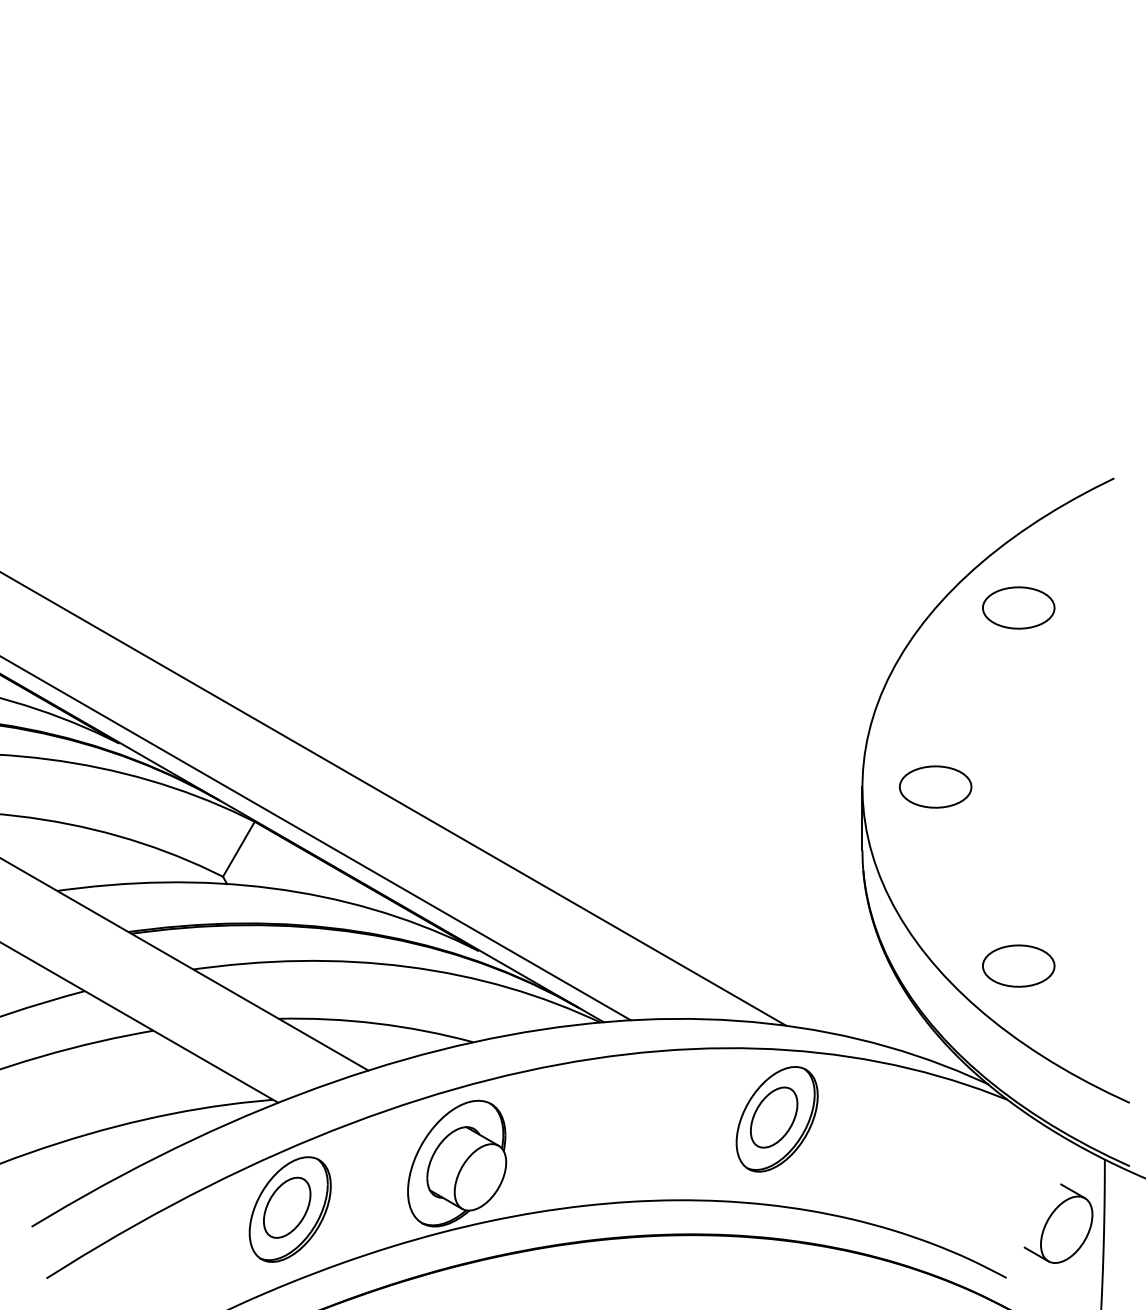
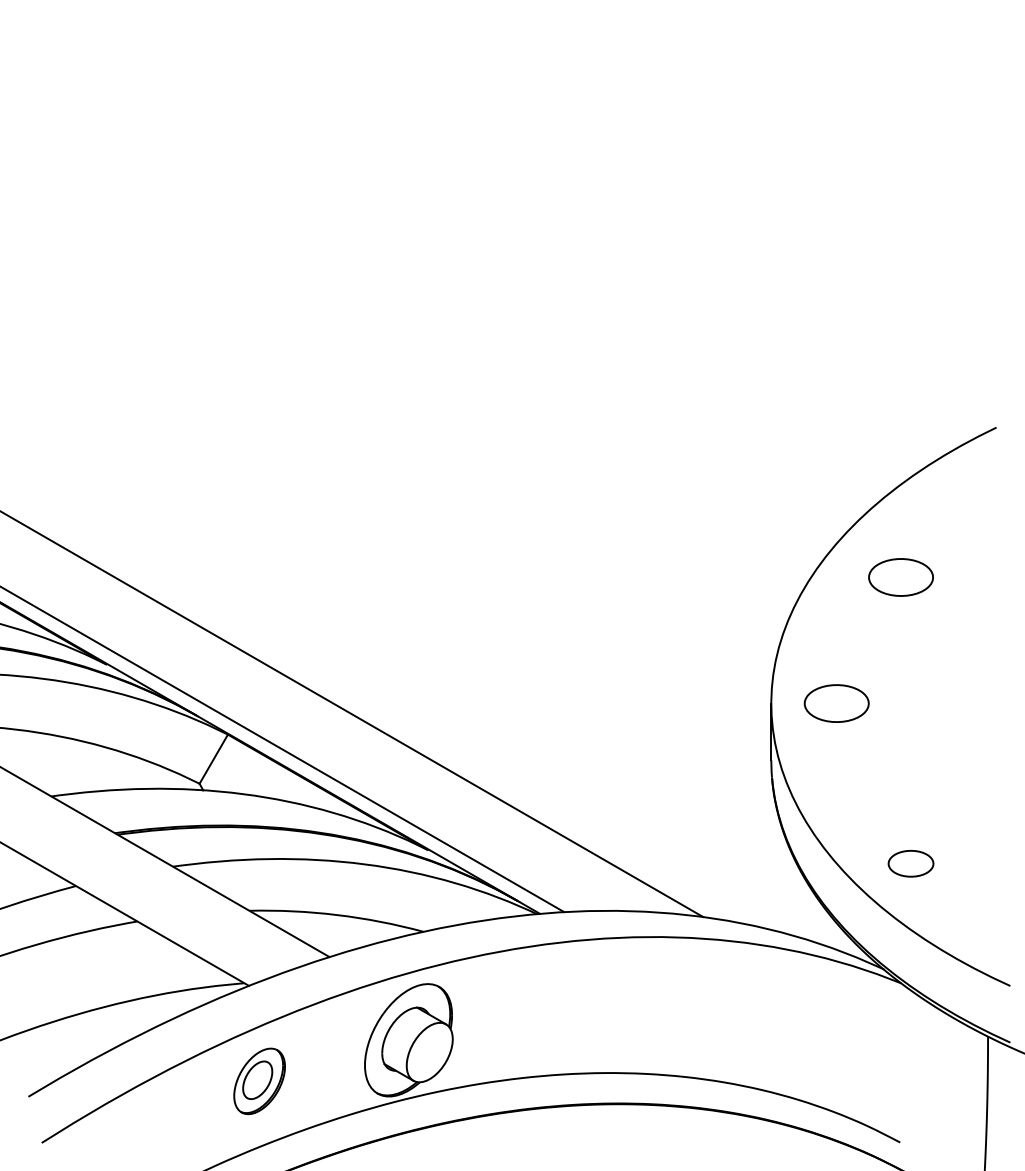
part: (1018, 608) -> (900, 577), moved
part: (1018, 965) -> (910, 863), size x0.7
part: (777, 1119) -> (695, 1000), removed
part: (290, 1209) -> (259, 1081), size x0.7
part: (1058, 1223) -> (946, 1093), removed

